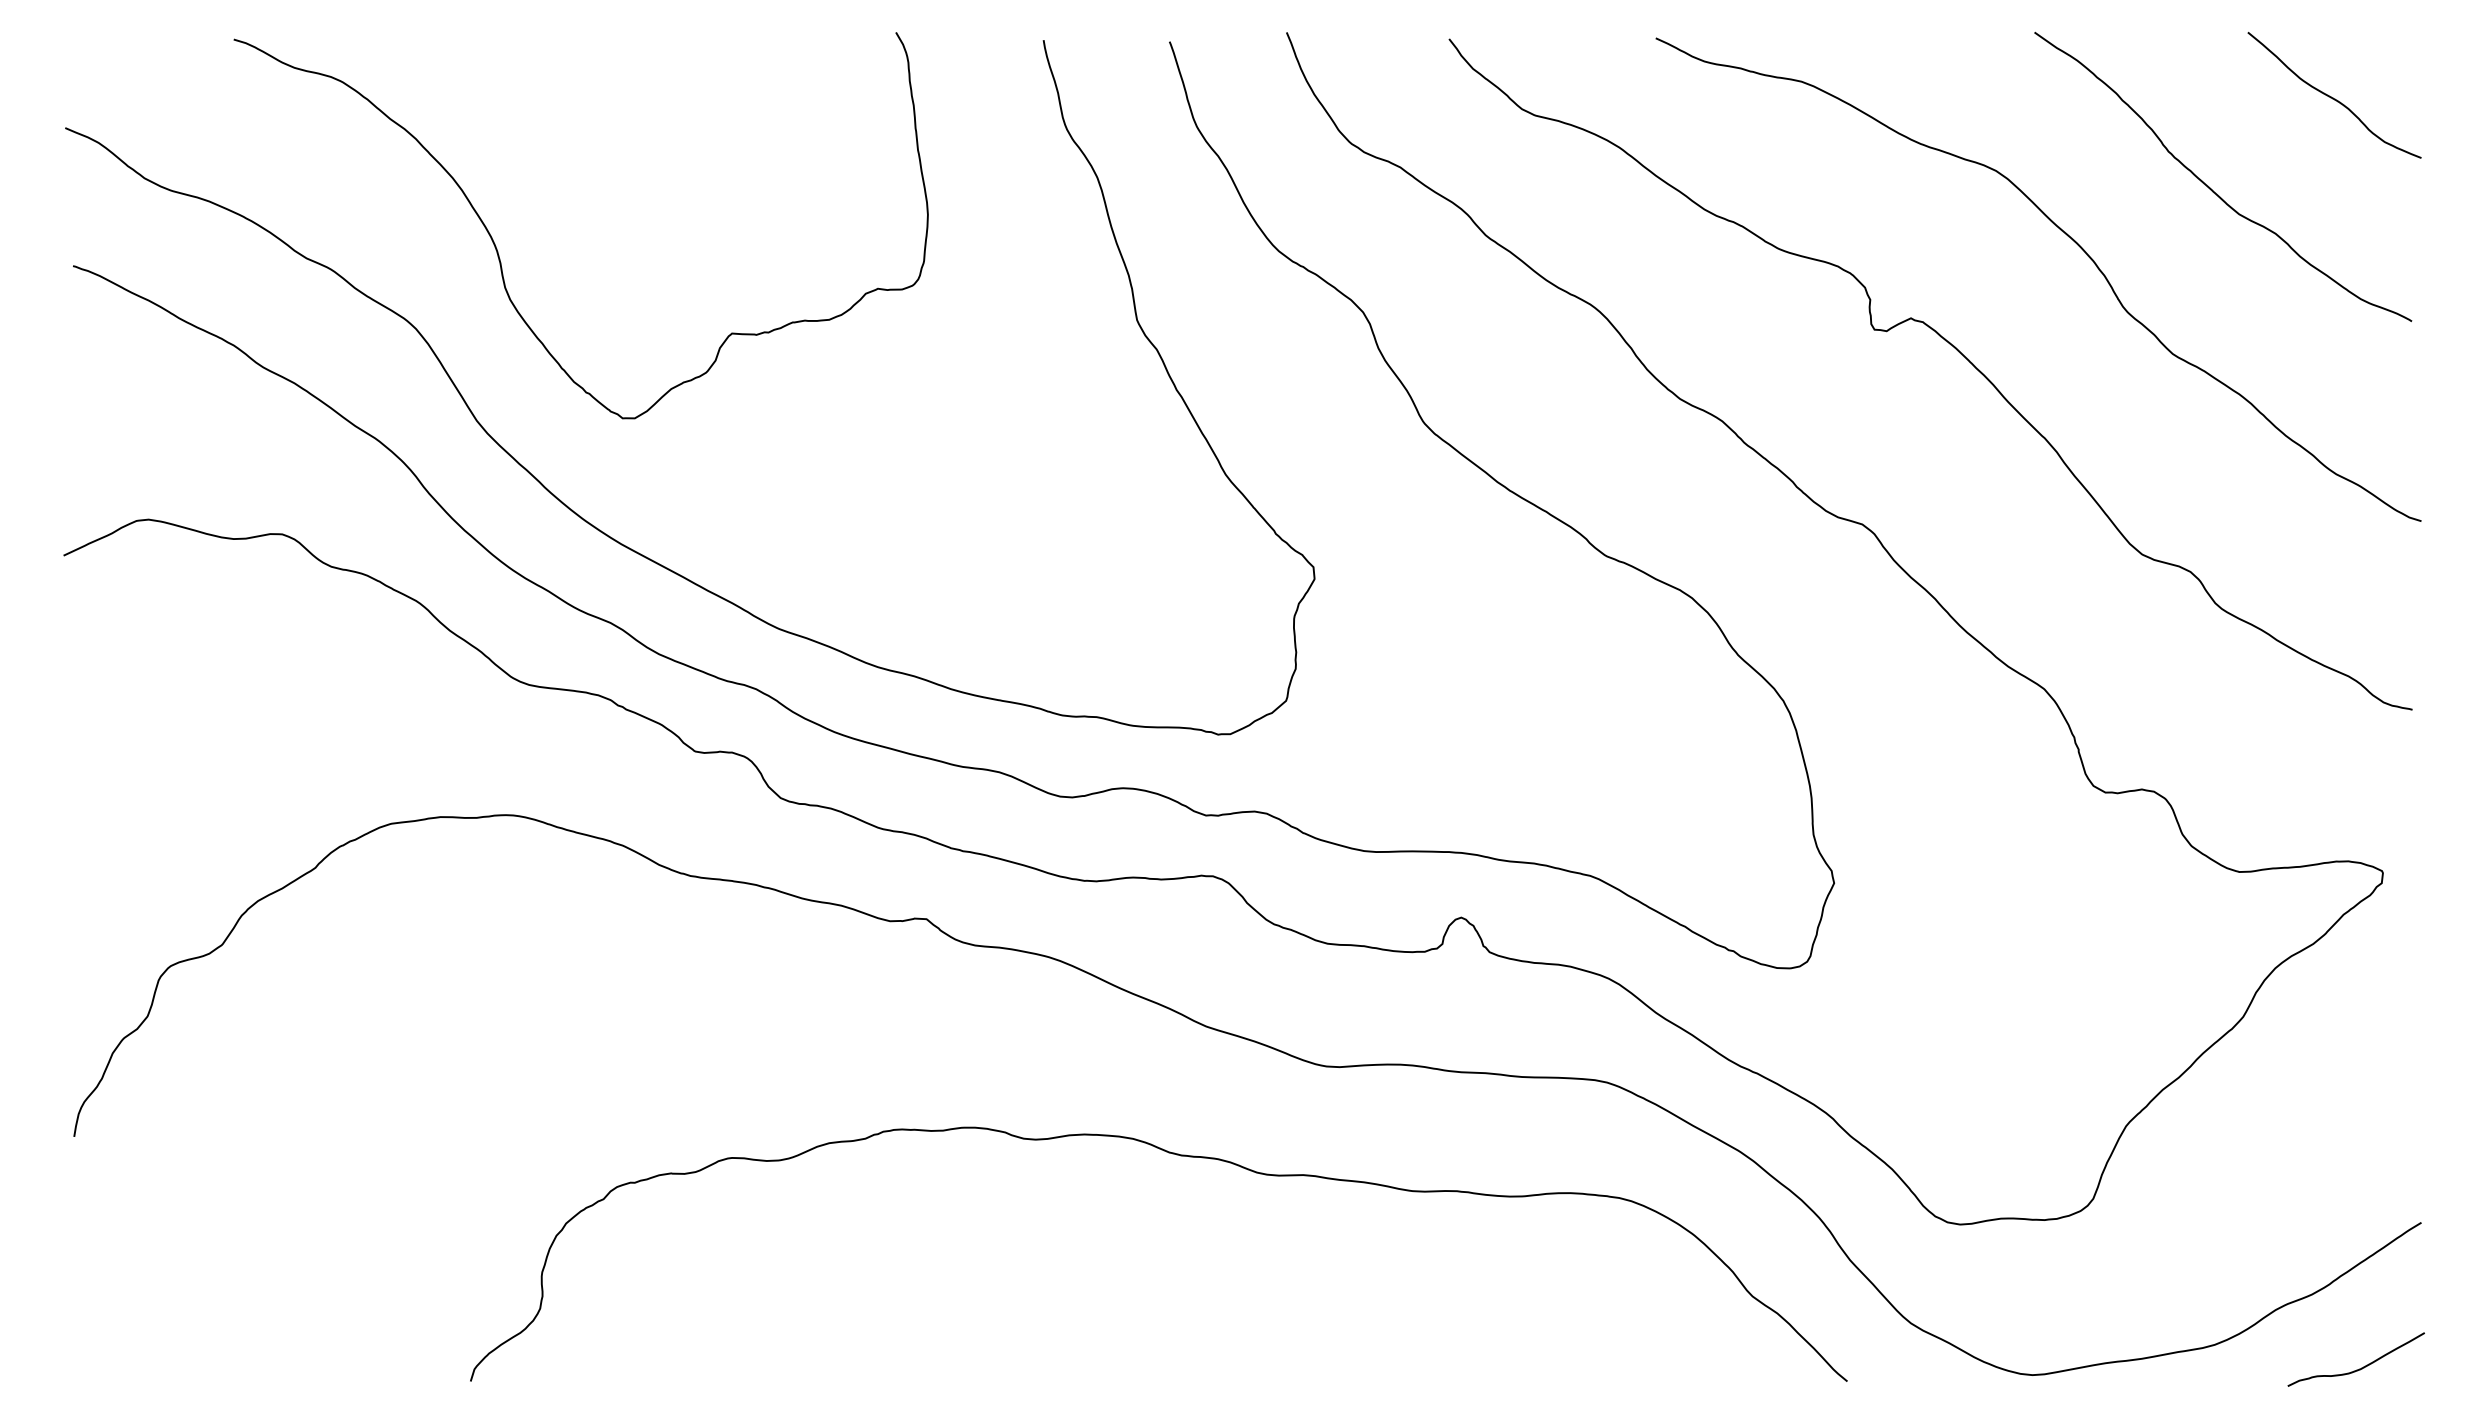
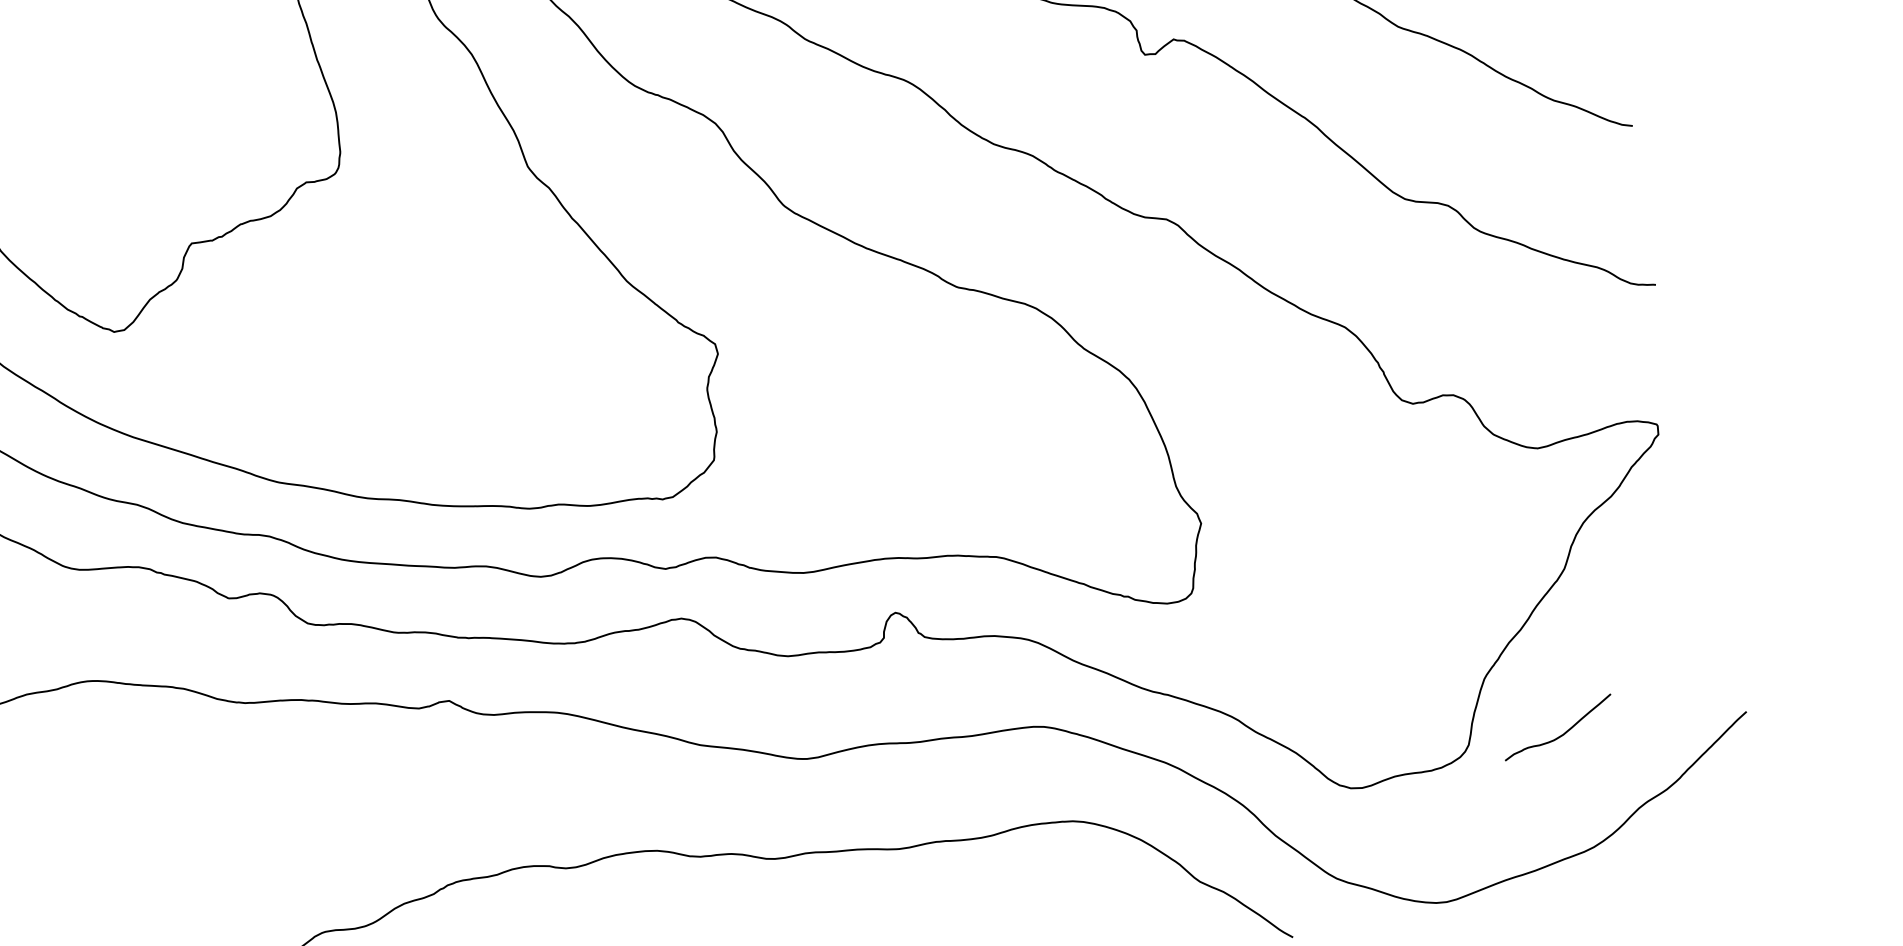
curve: (2359, 1368) -> (1562, 734), moved

